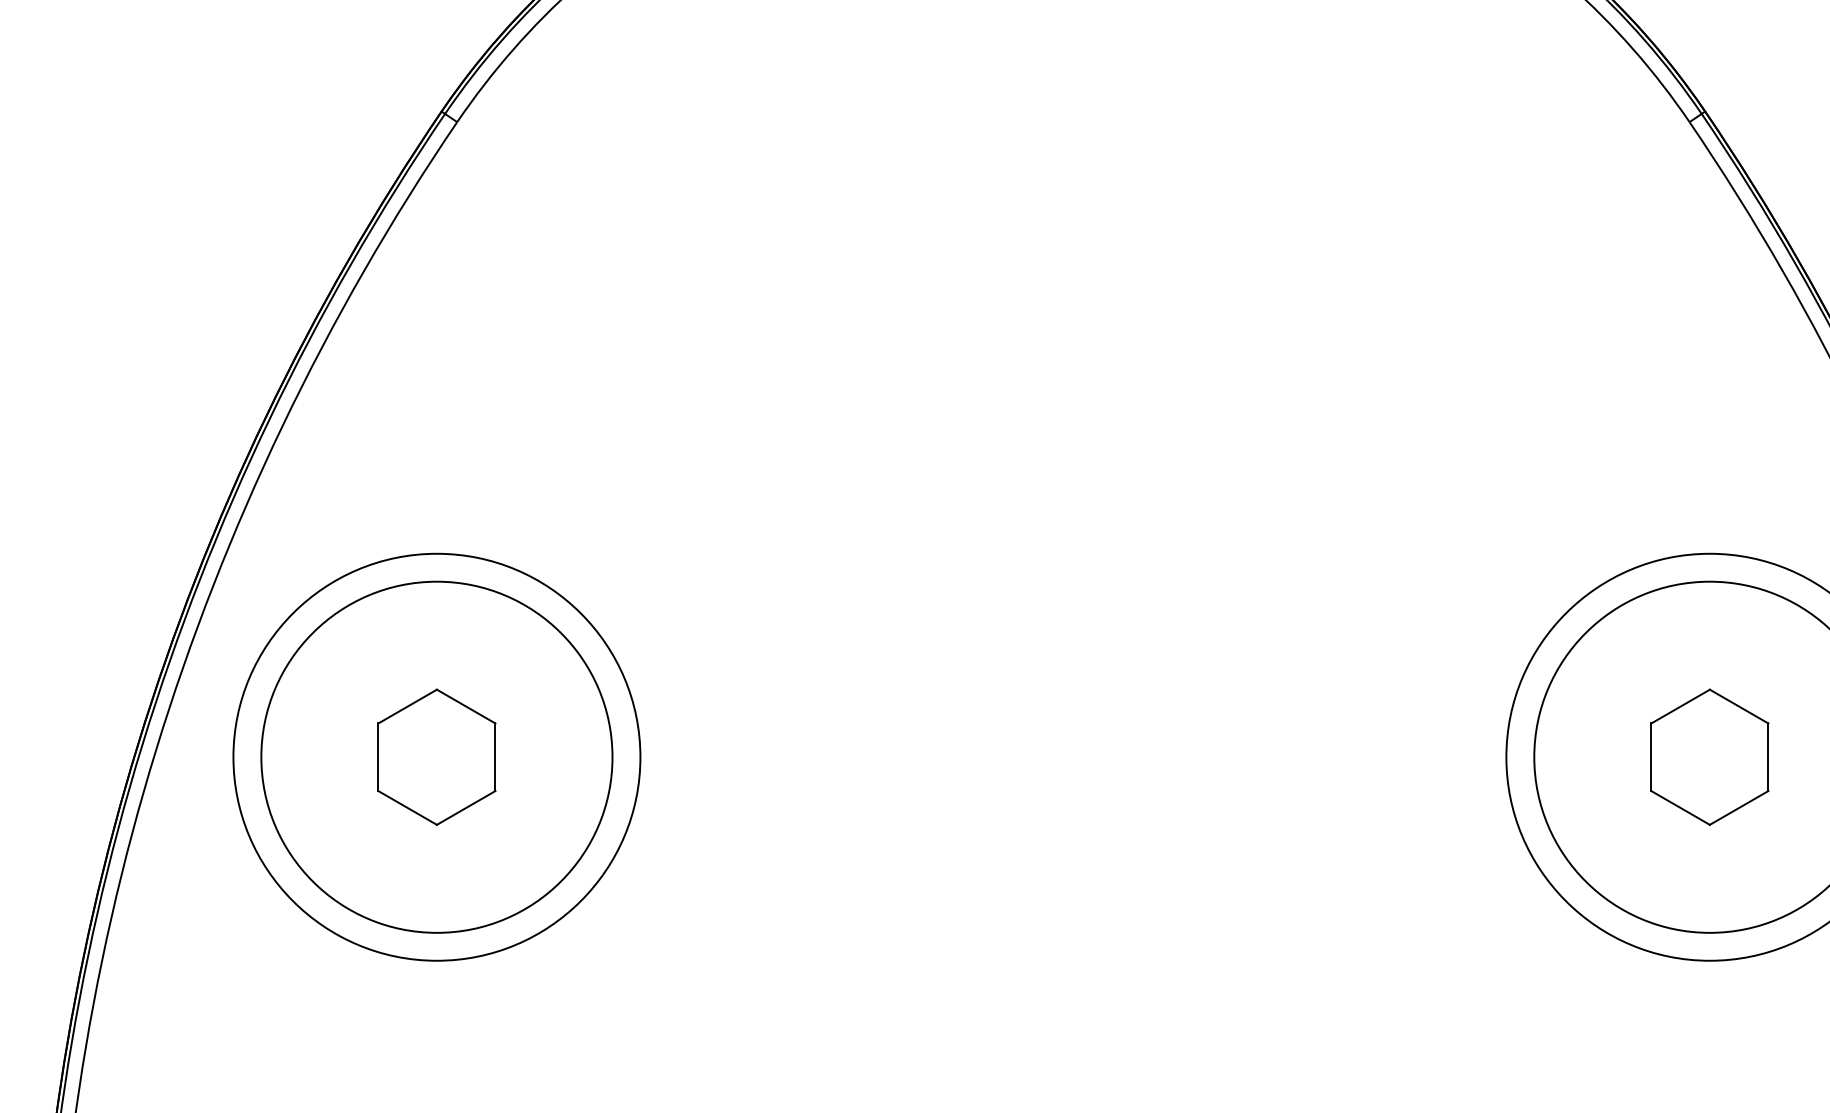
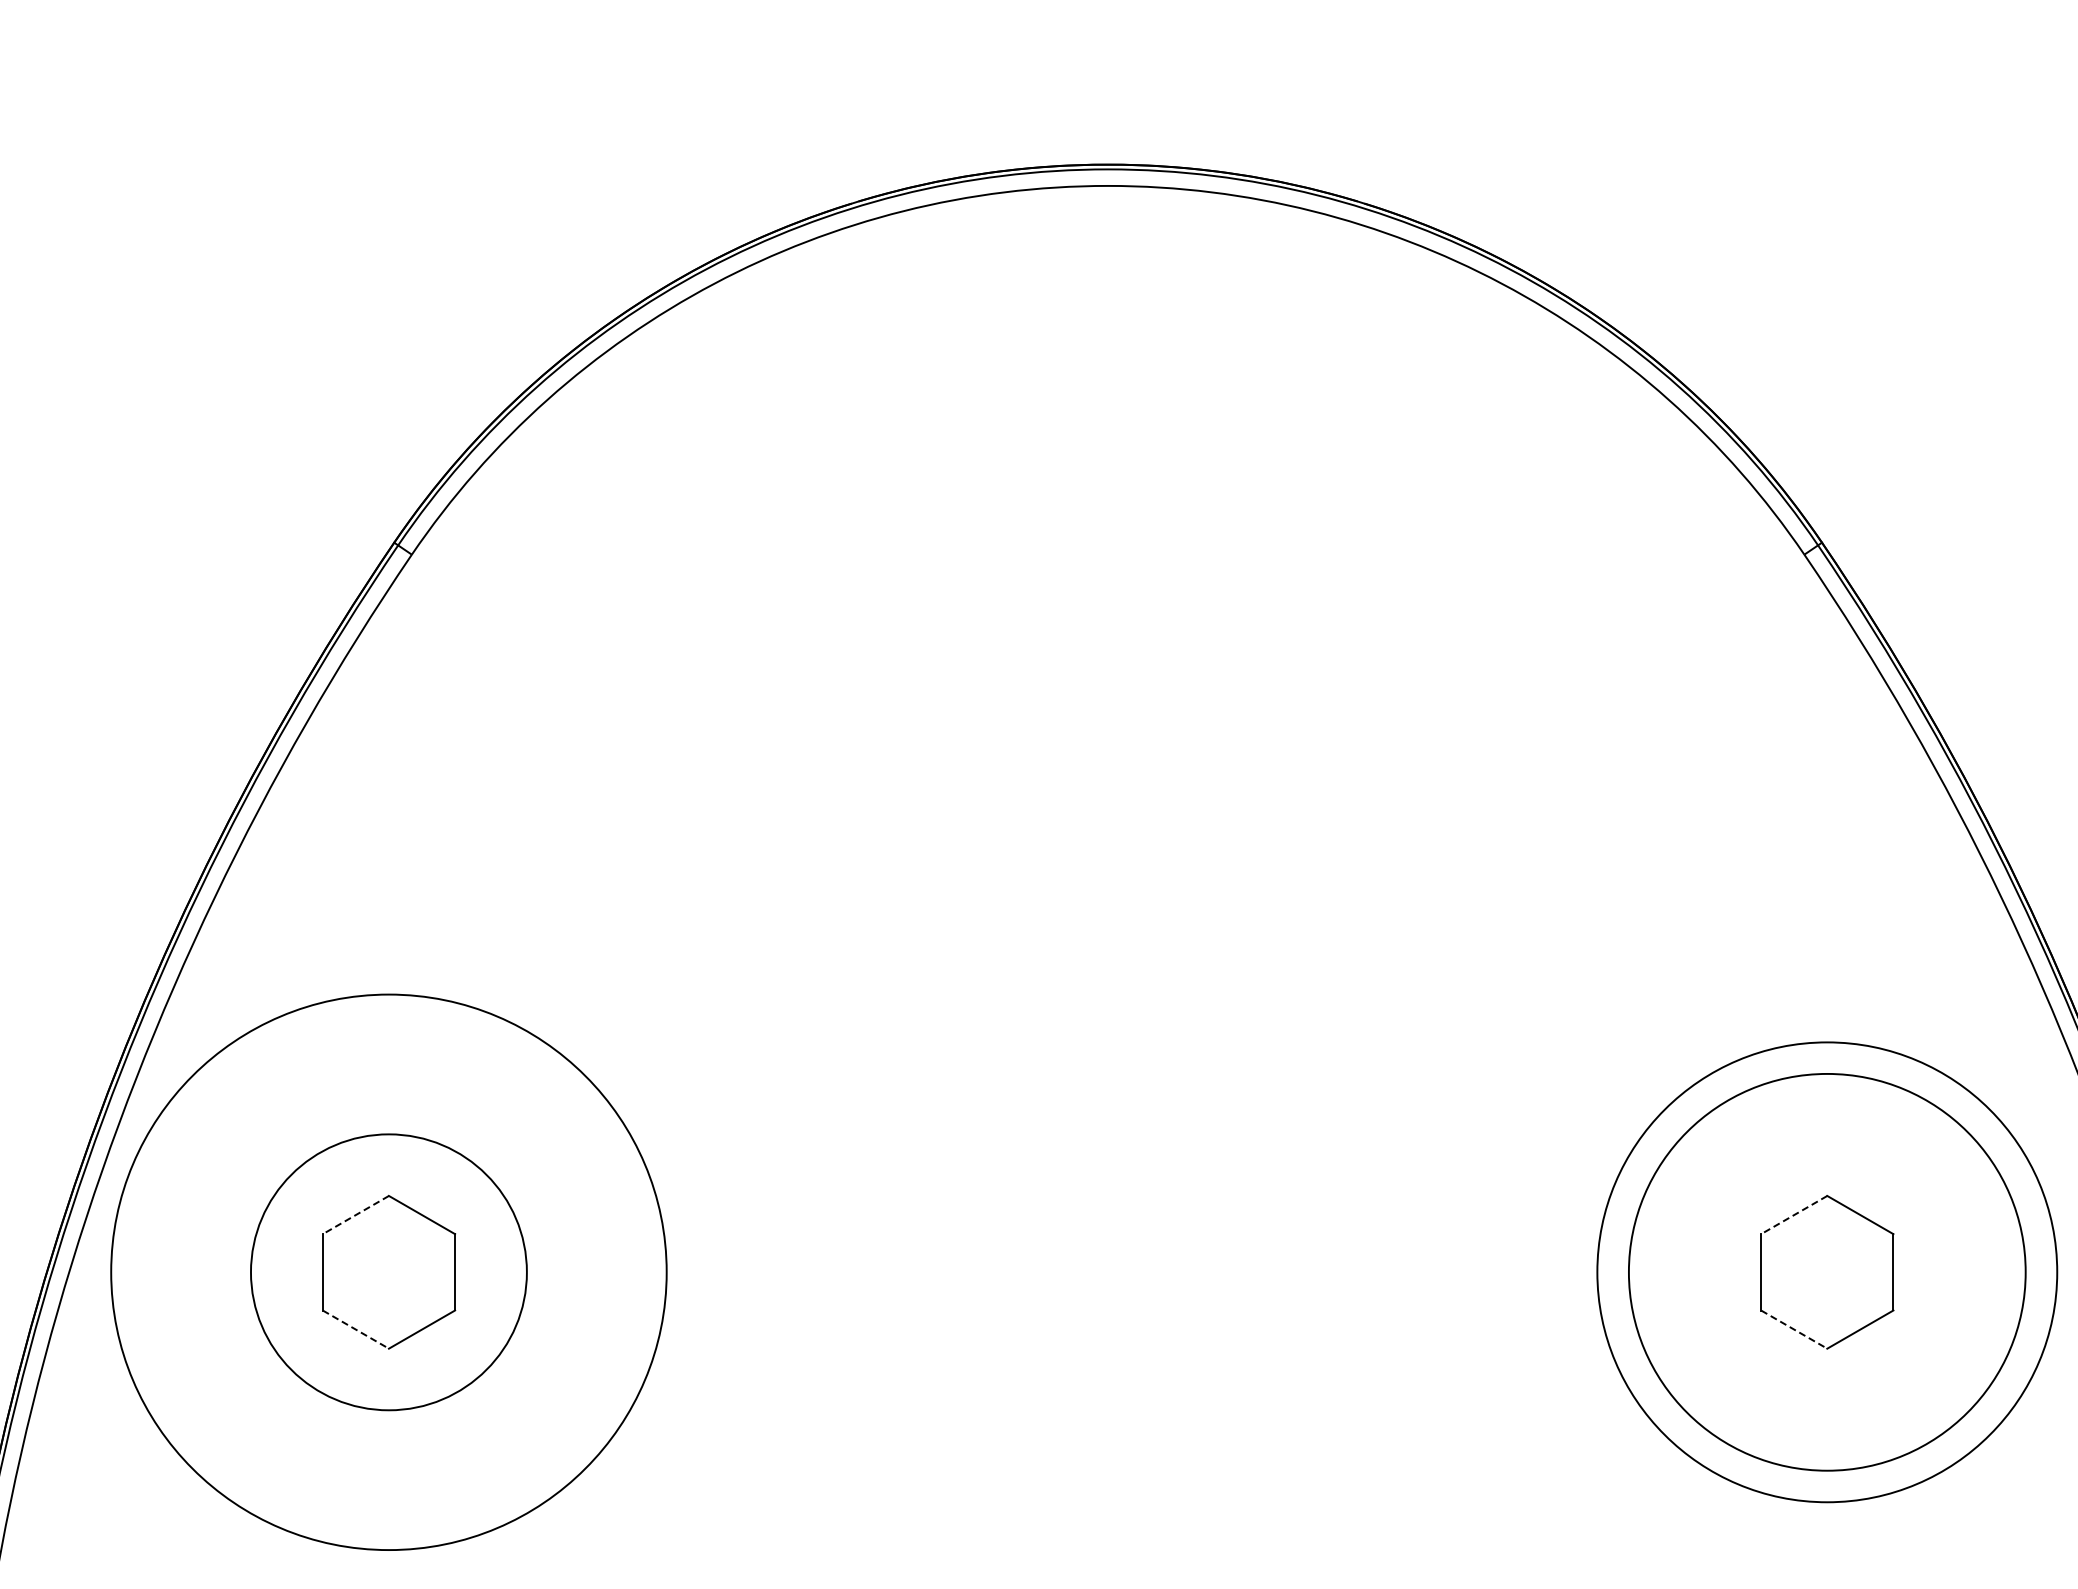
line: (407, 706) -> (355, 1215), solid -> dashed
line: (1679, 706) -> (1793, 1215), solid -> dashed
circle: (436, 756) -> (388, 1271), size x1.4
circle: (436, 757) -> (388, 1272), size x0.6
line: (408, 807) -> (356, 1329), solid -> dashed
line: (1680, 807) -> (1794, 1329), solid -> dashed

